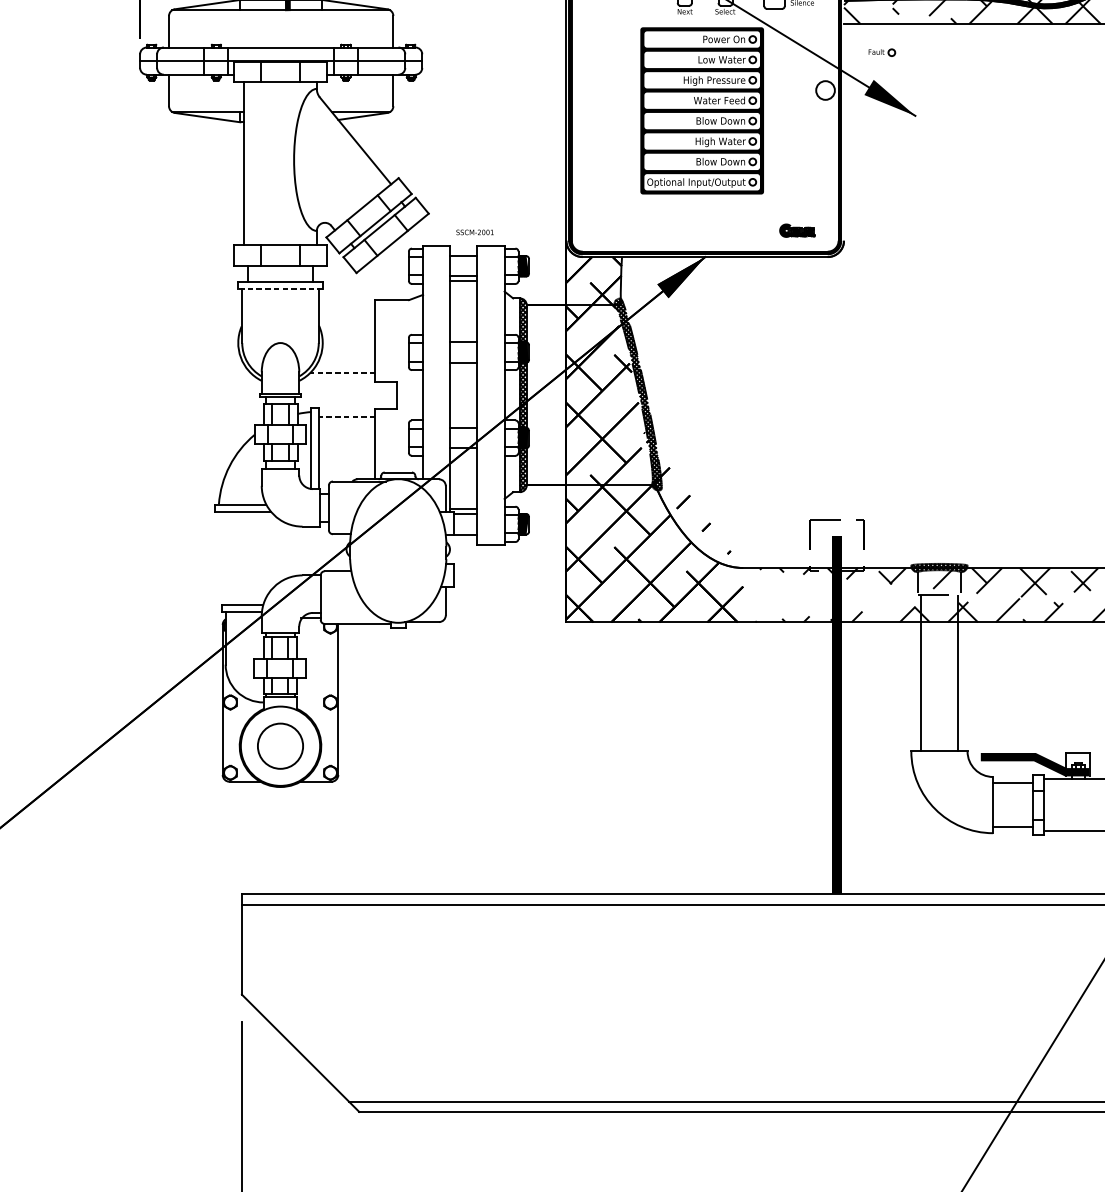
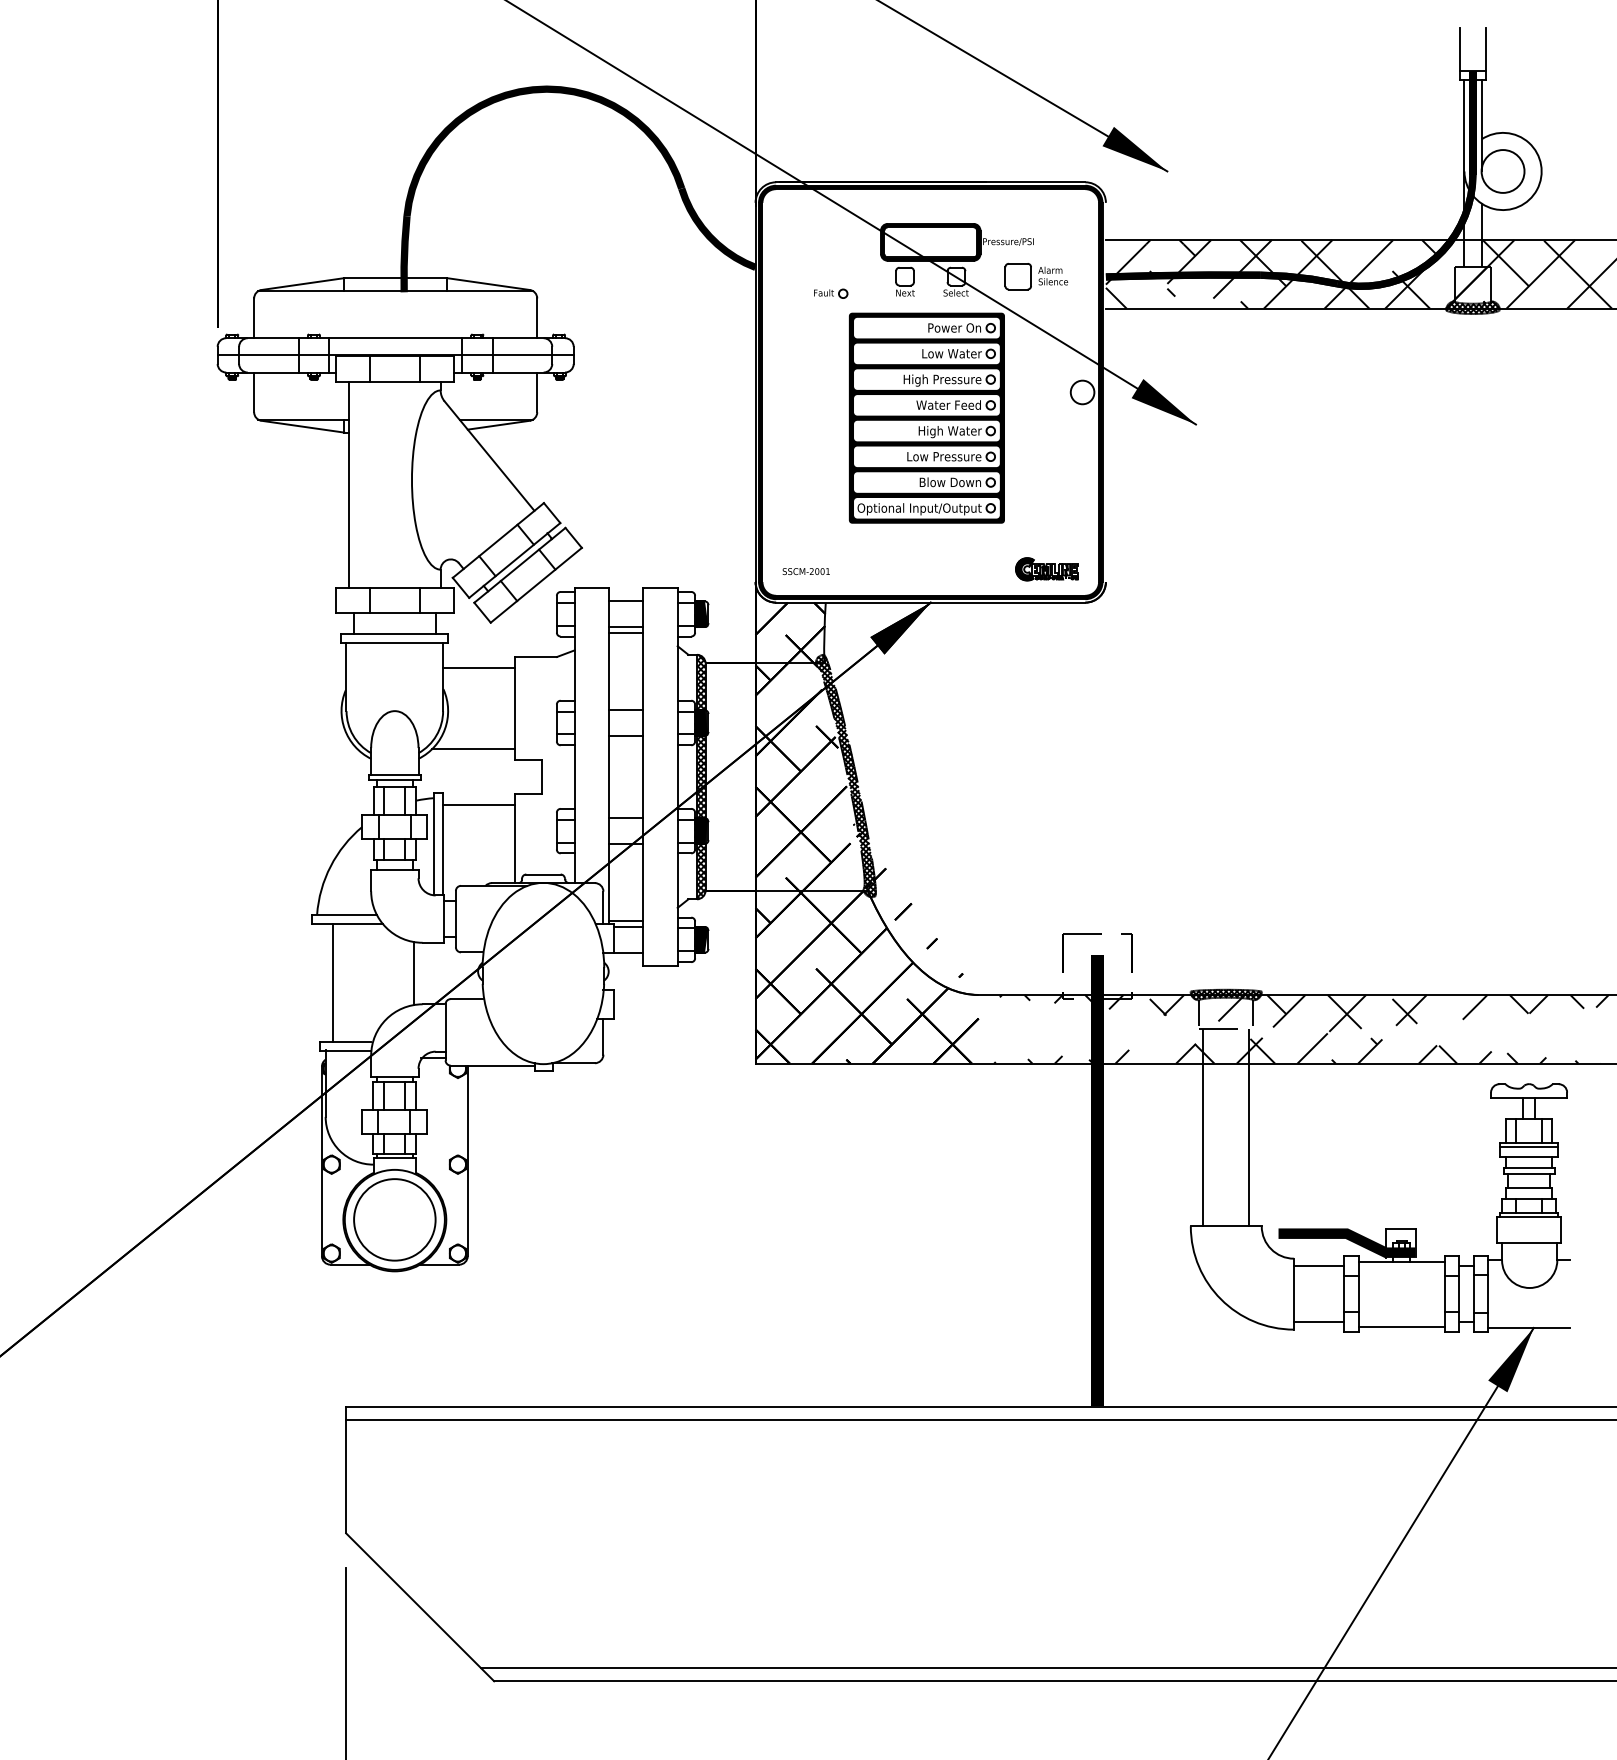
part: (882, 52) -> (831, 293), moved
text: (720, 122) -> (949, 432), Blow Down -> High Water
text: (716, 142) -> (944, 457), High Water -> Low Pressure
part: (796, 230) -> (1046, 569), size x1.43
text: (474, 232) -> (805, 571), moved
line: (280, 289) -> (394, 643), dashed -> solid
line: (346, 308) -> (478, 667), added
line: (342, 373) -> (472, 749), dashed -> solid
line: (346, 417) -> (478, 804), dashed -> solid
line: (296, 550) -> (414, 973), added
line: (231, 558) -> (332, 982), added
circle: (280, 745) -> (394, 1219), size x1.43

